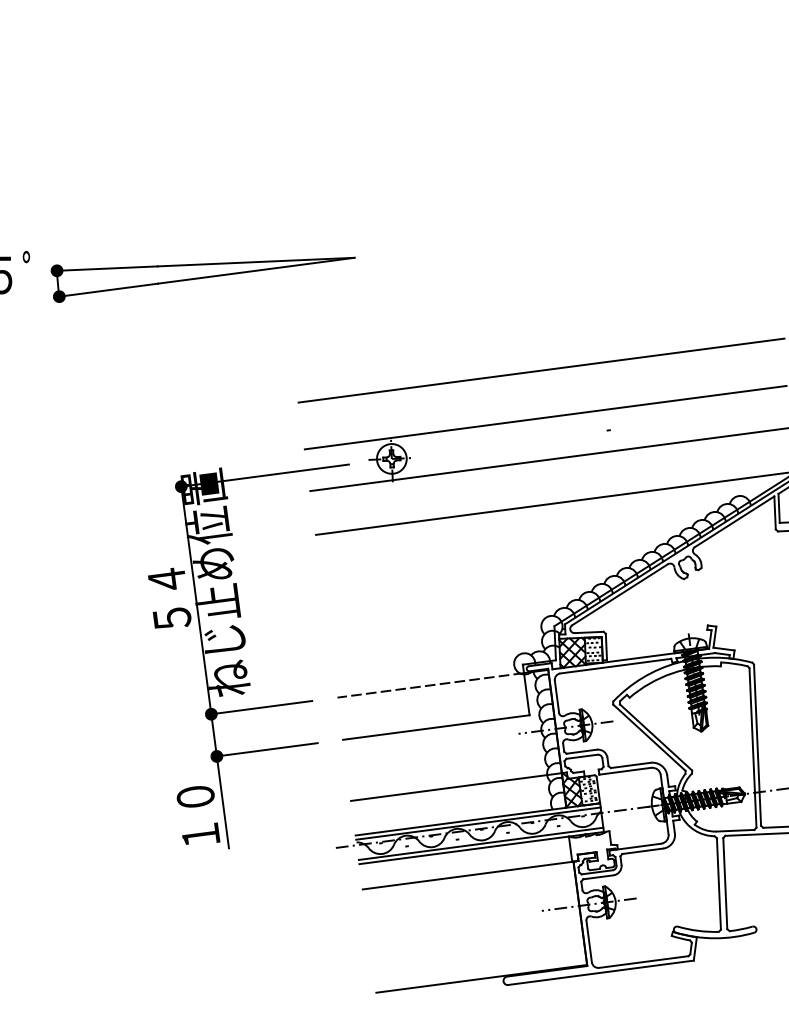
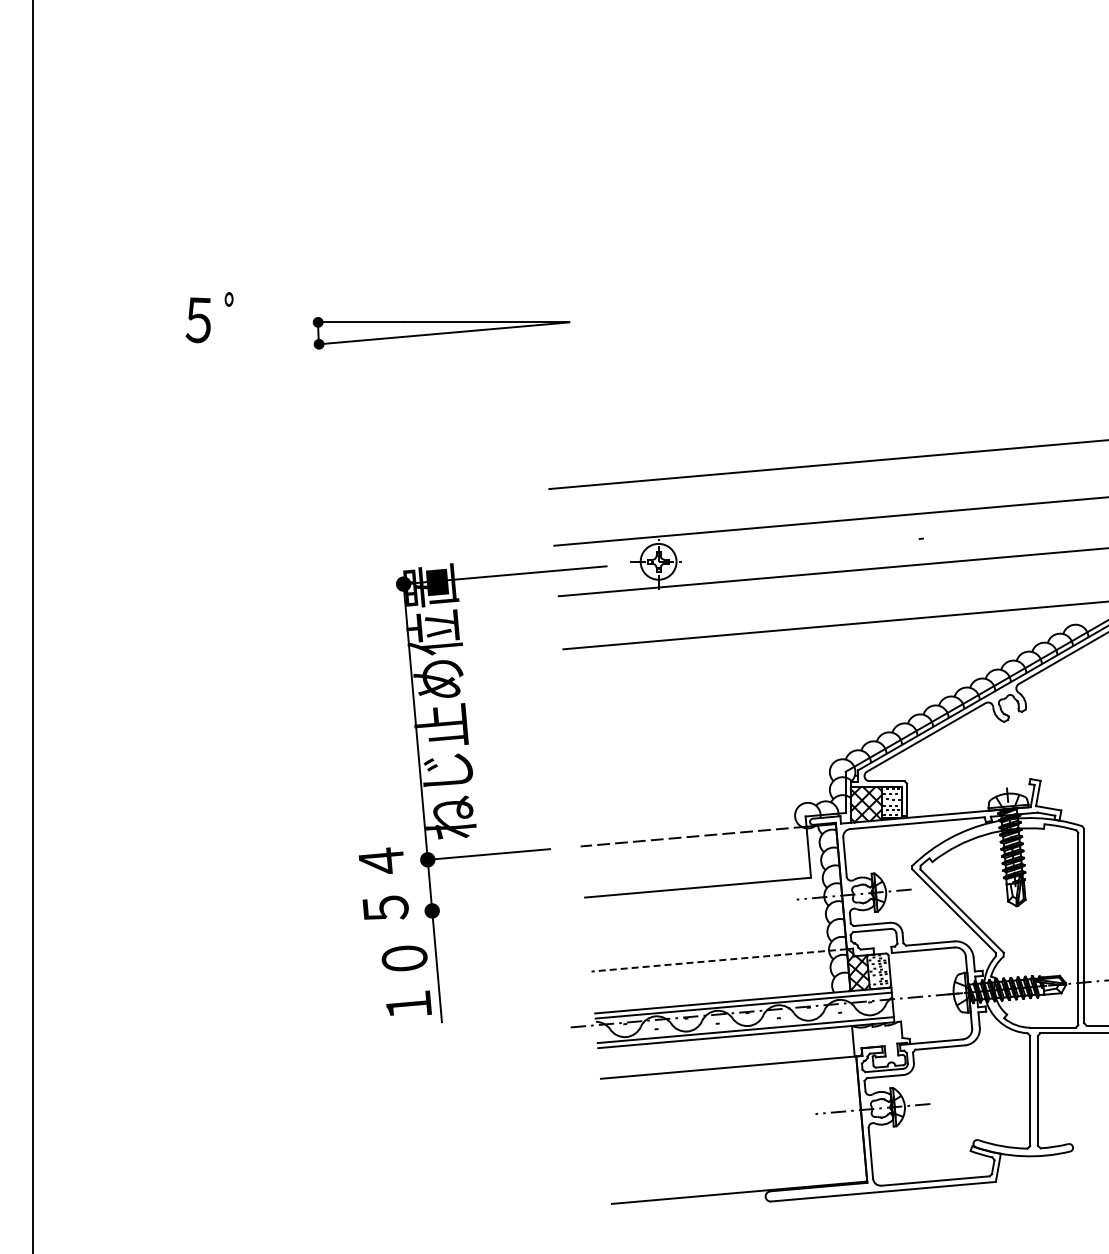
part: (203, 277) -> (441, 333), size x0.7
text: (169, 597) -> (383, 883), moved
line: (264, 749) -> (490, 905), removed
line: (455, 787) -> (718, 960), solid -> dashed

